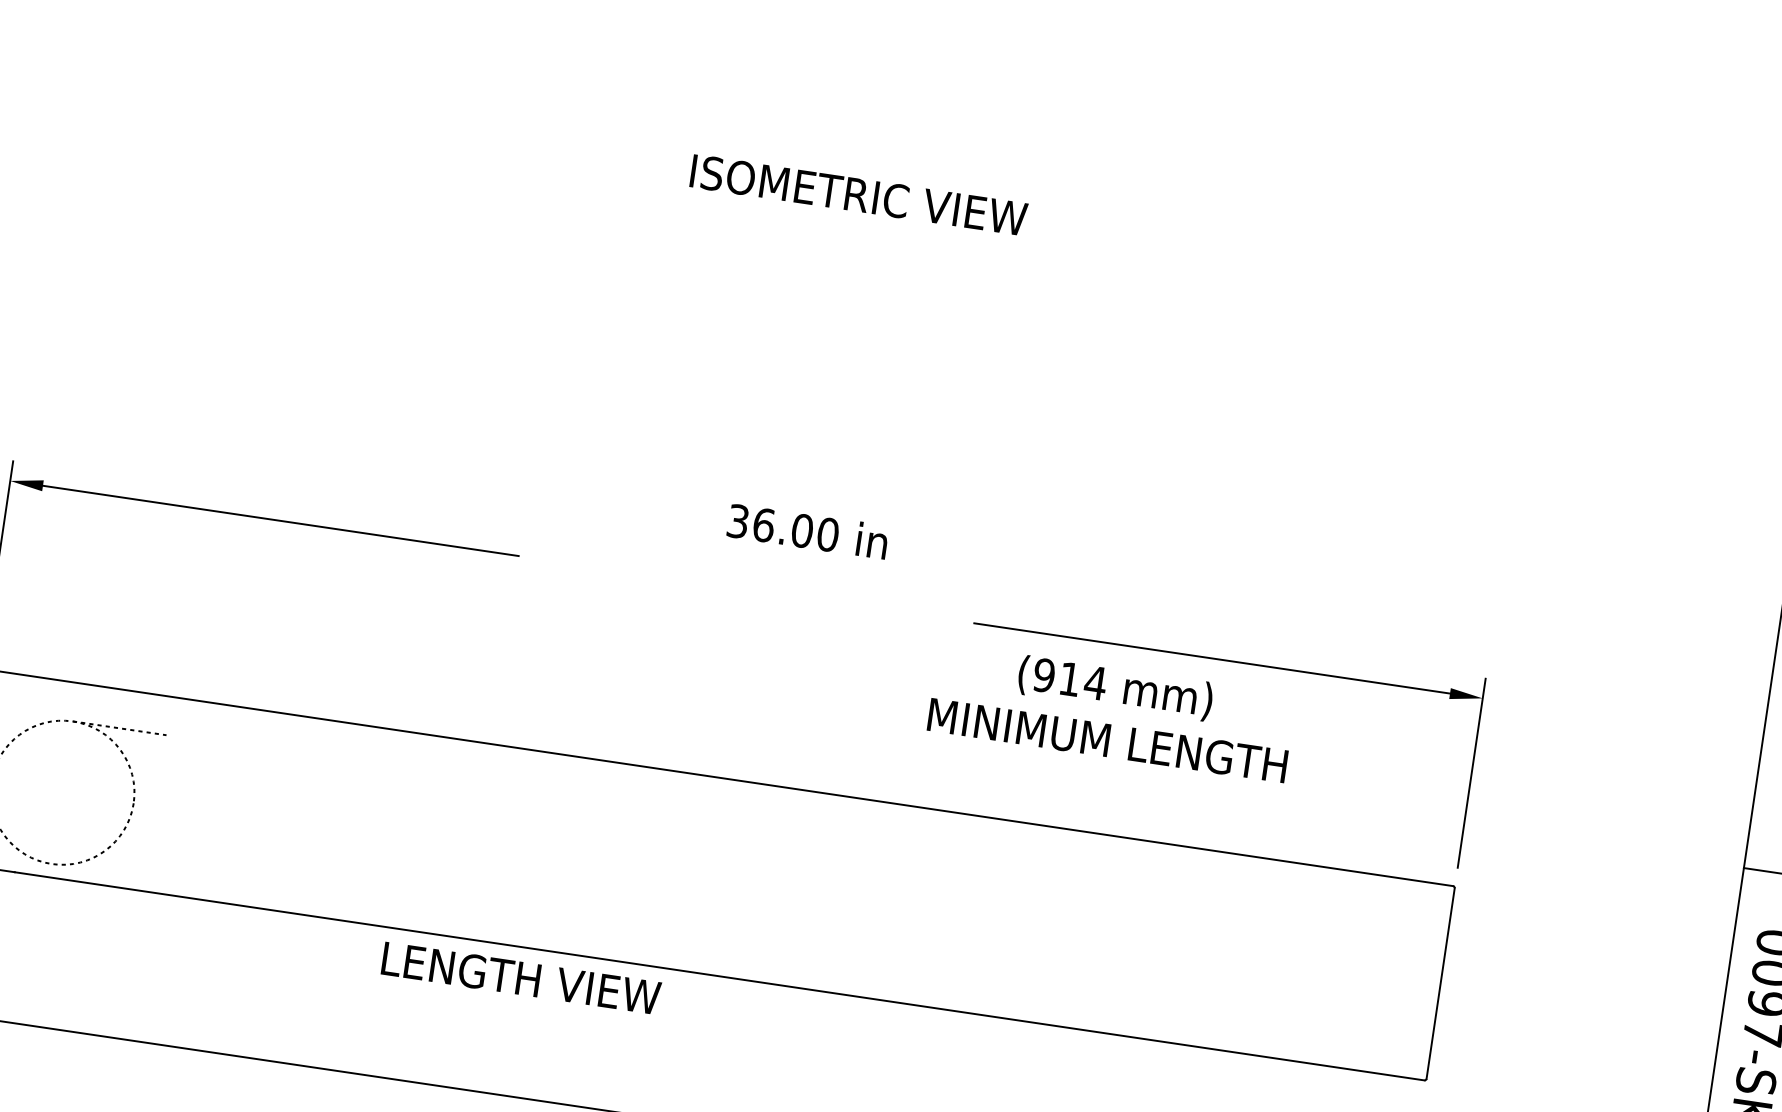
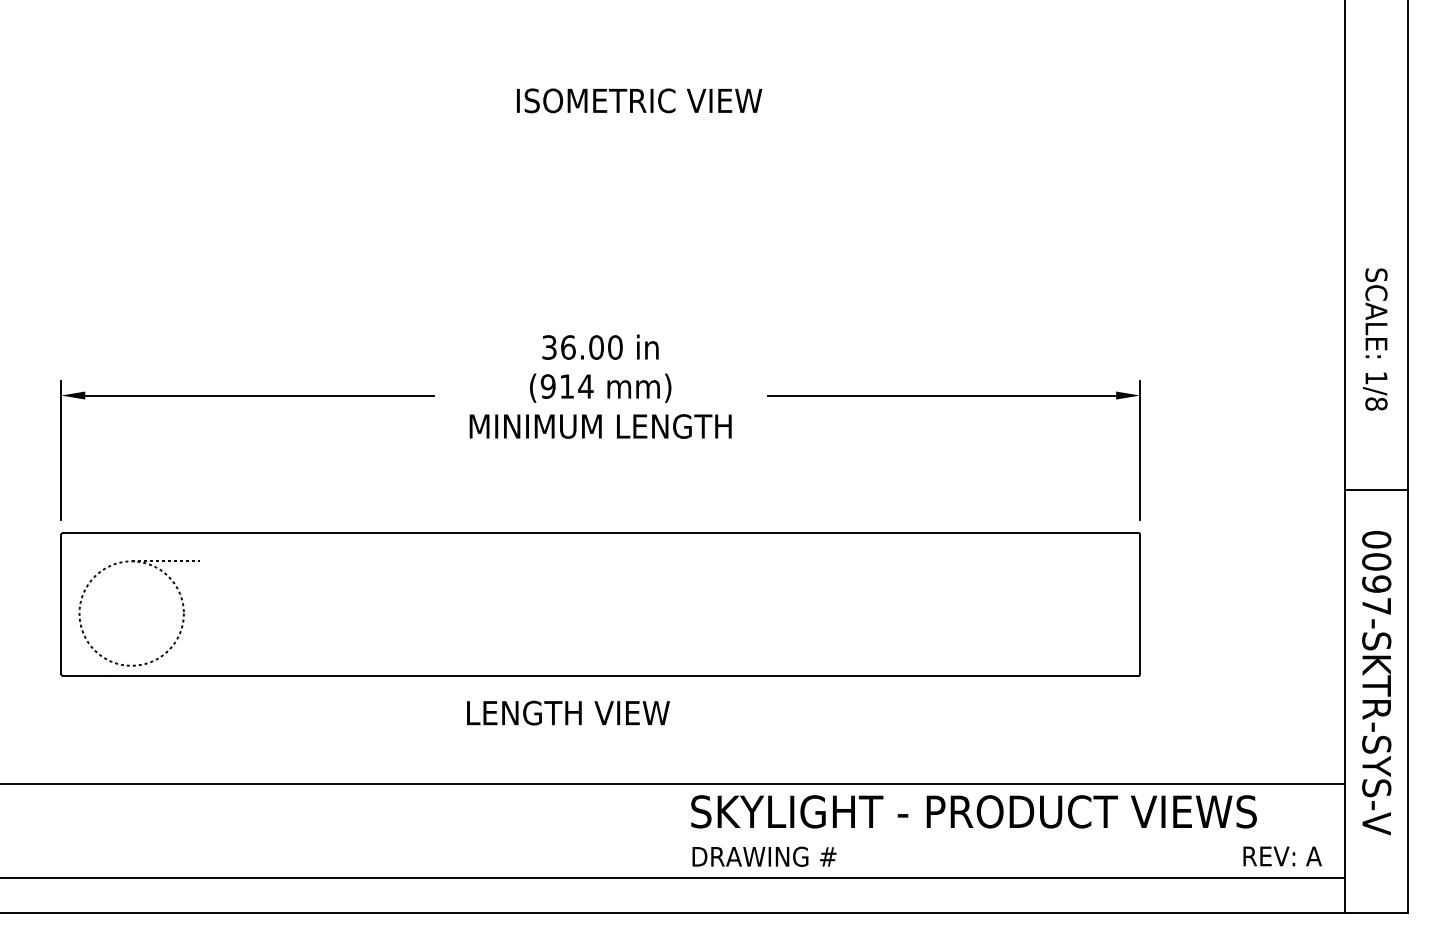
text: (807, 530) -> (600, 346), moved
text: (1111, 711) -> (600, 405), moved
text: (521, 977) -> (568, 712), moved

